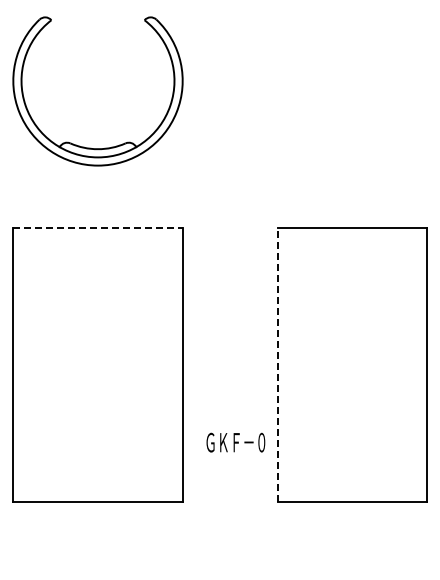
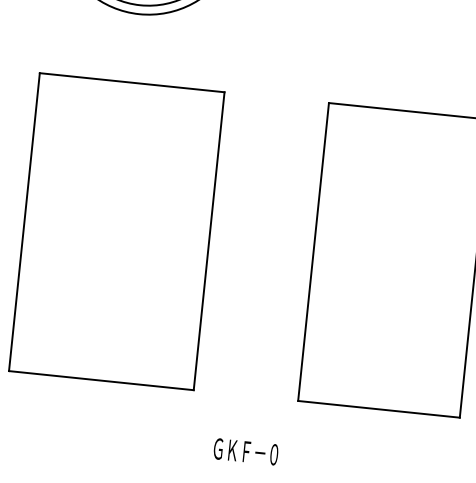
line: (98, 228) -> (132, 82), dashed -> solid
line: (278, 365) -> (313, 252), dashed -> solid
text: (235, 442) -> (245, 451), moved

